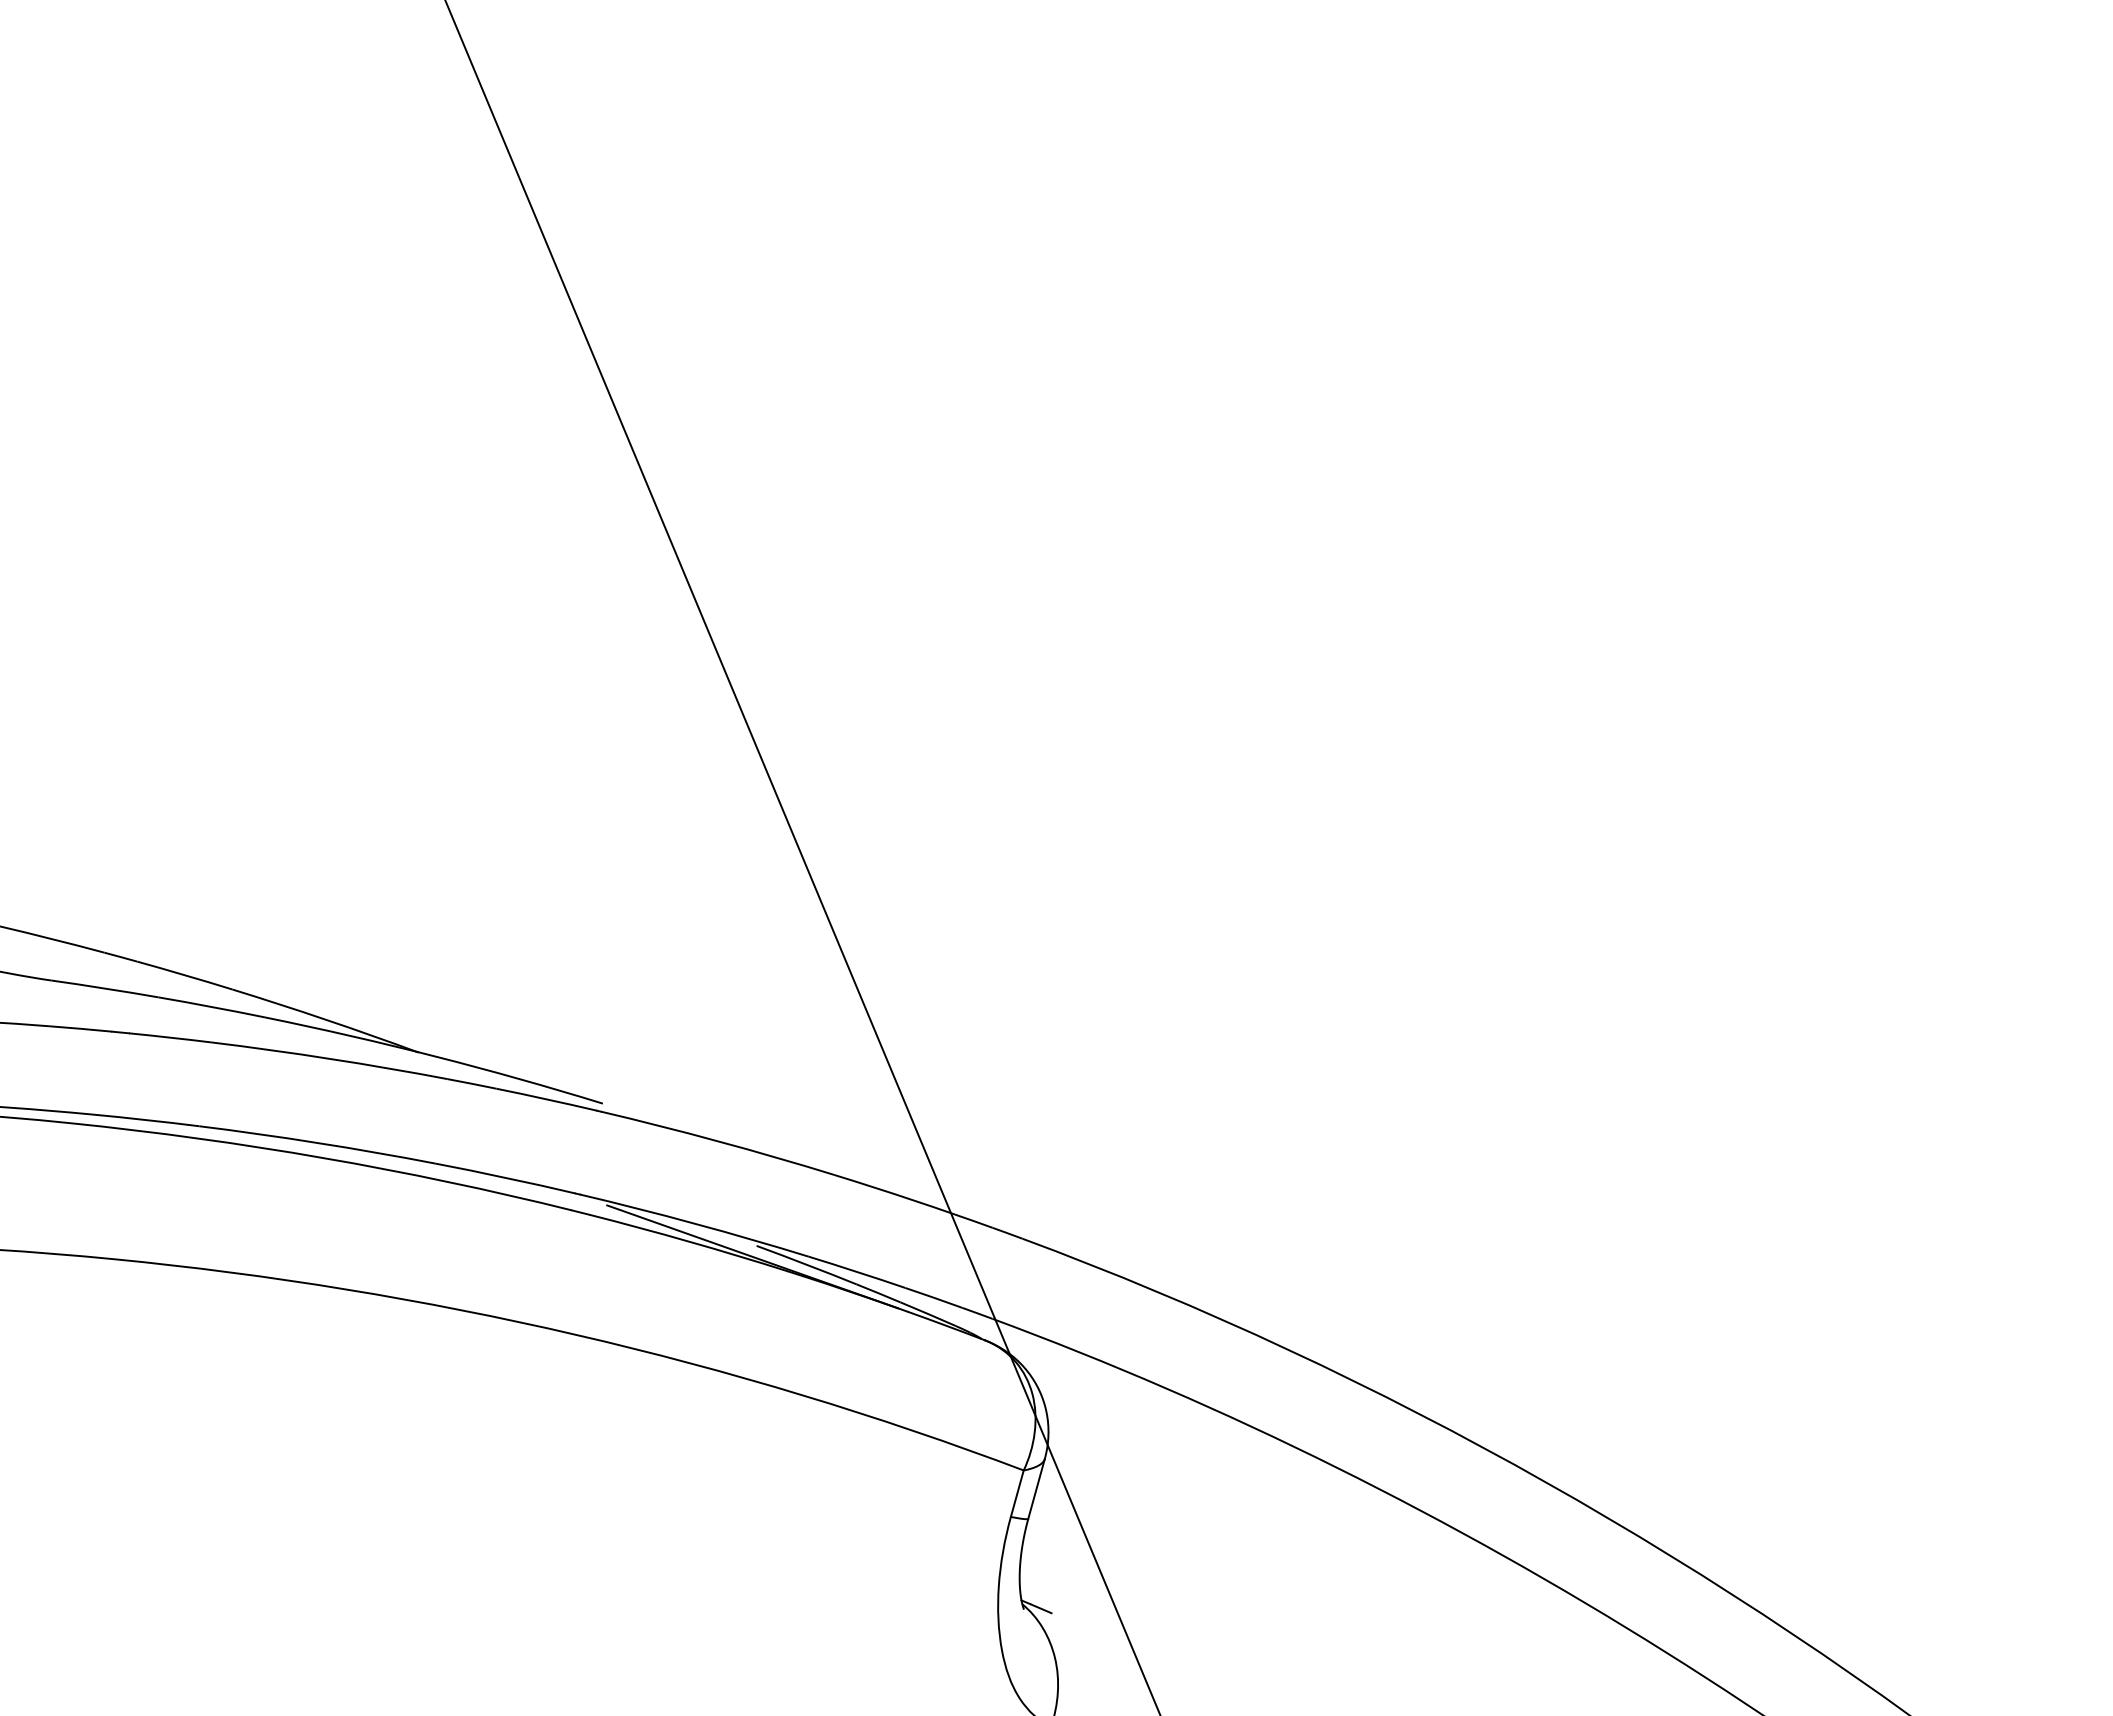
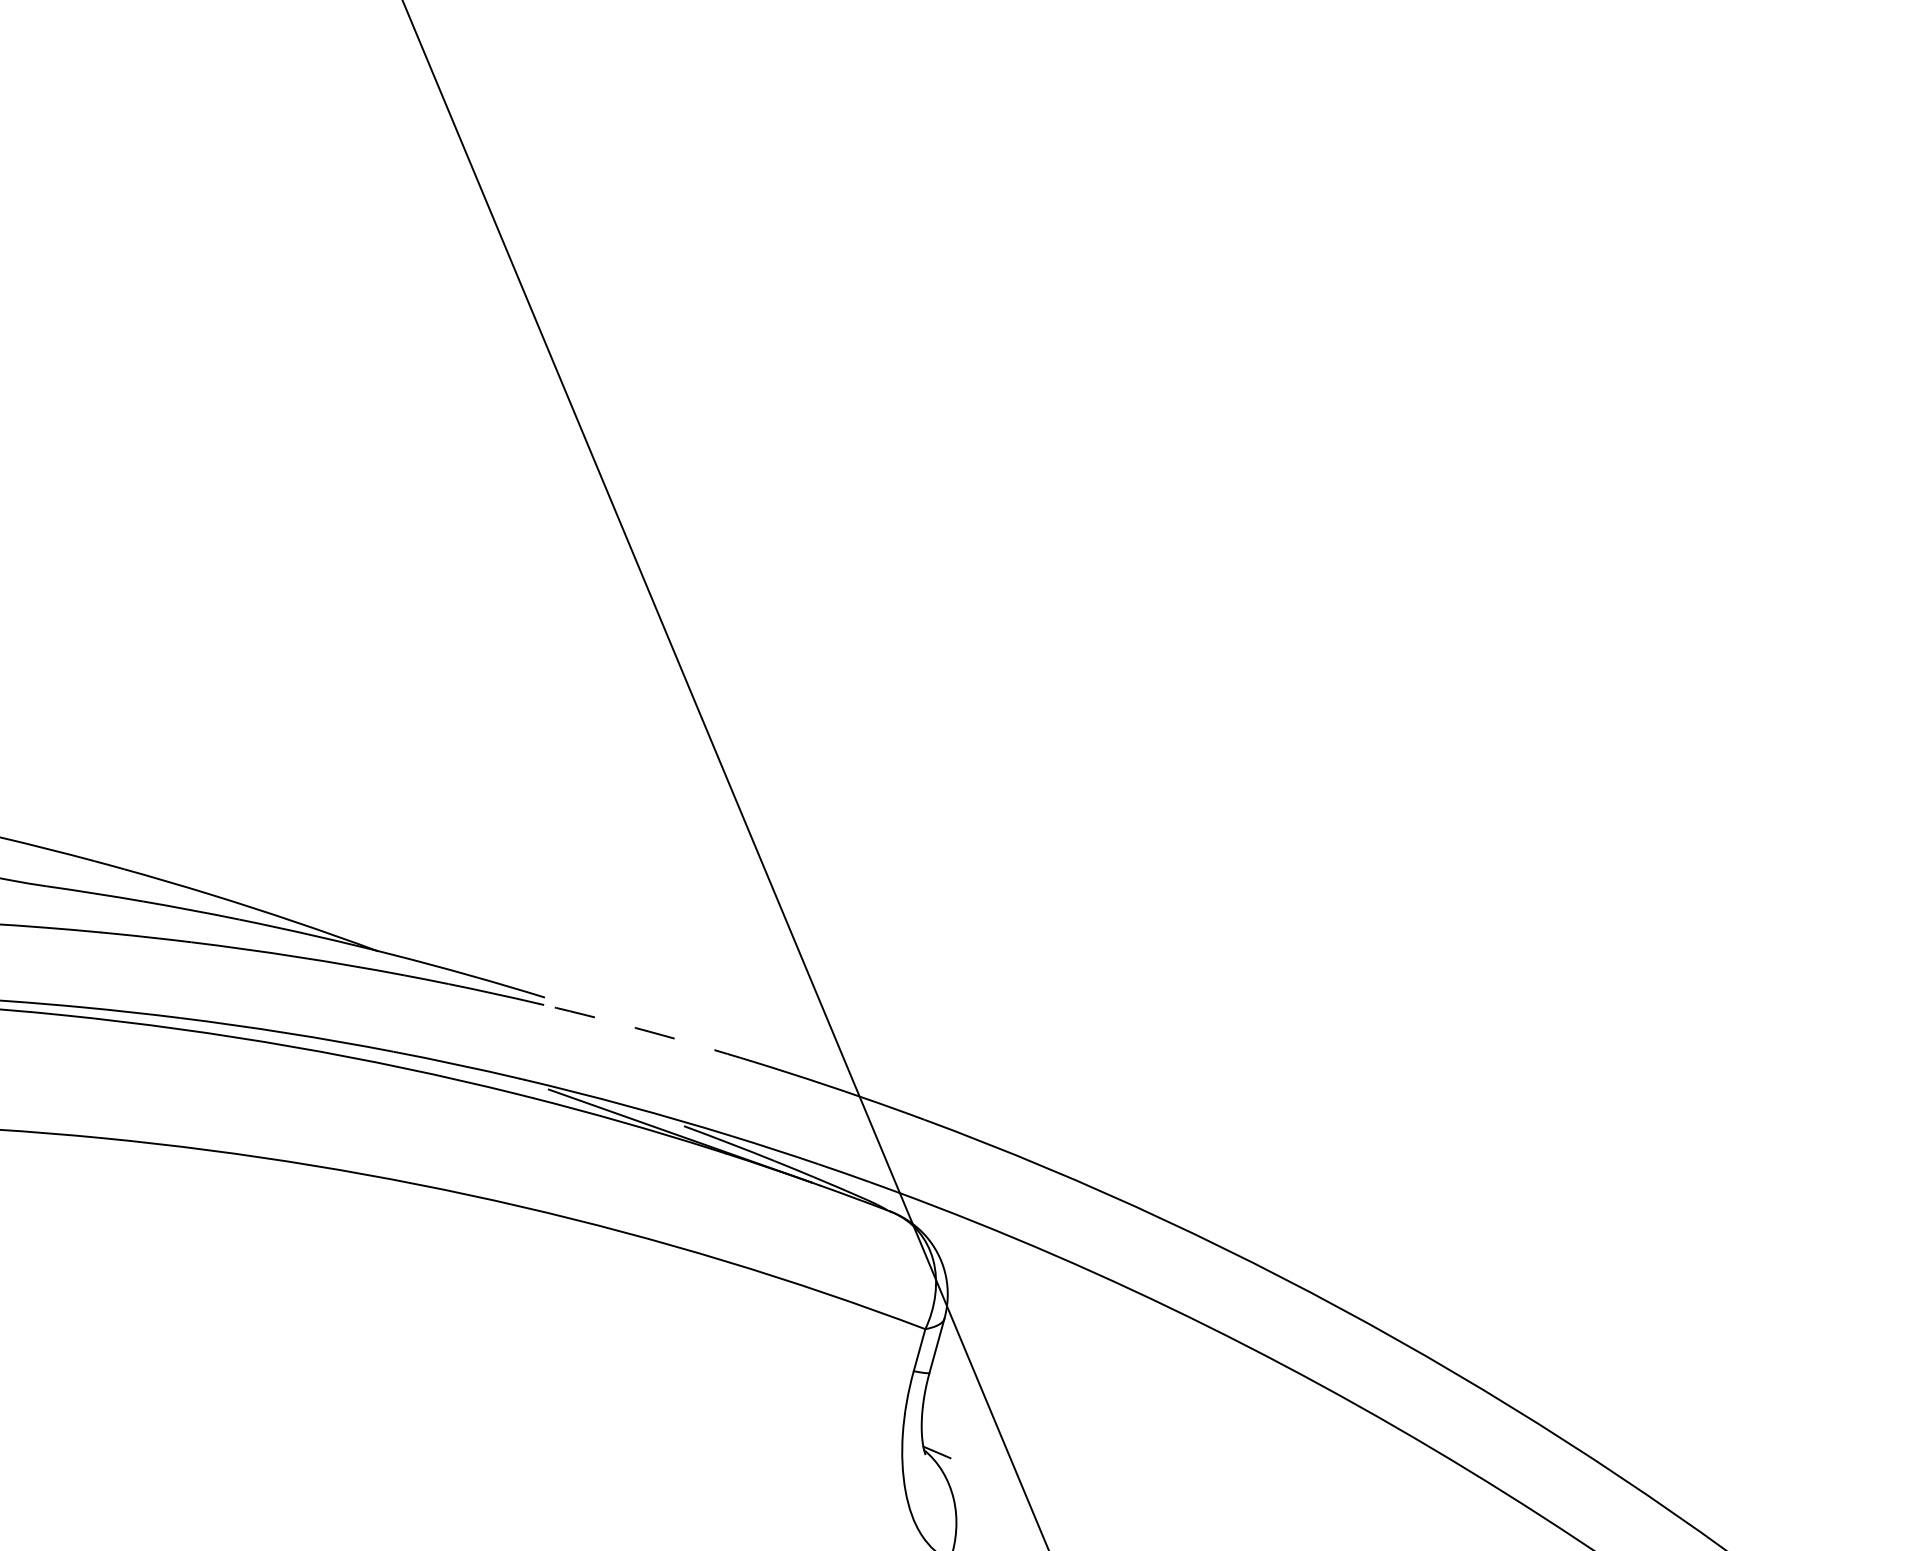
arc: (718, 1141) -> (649, 1031), solid -> dashed

